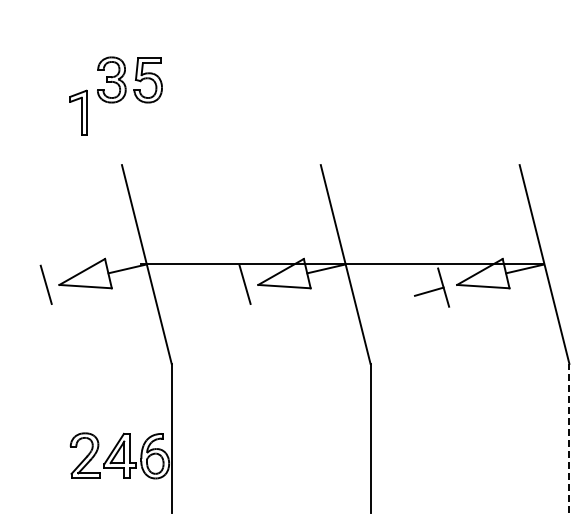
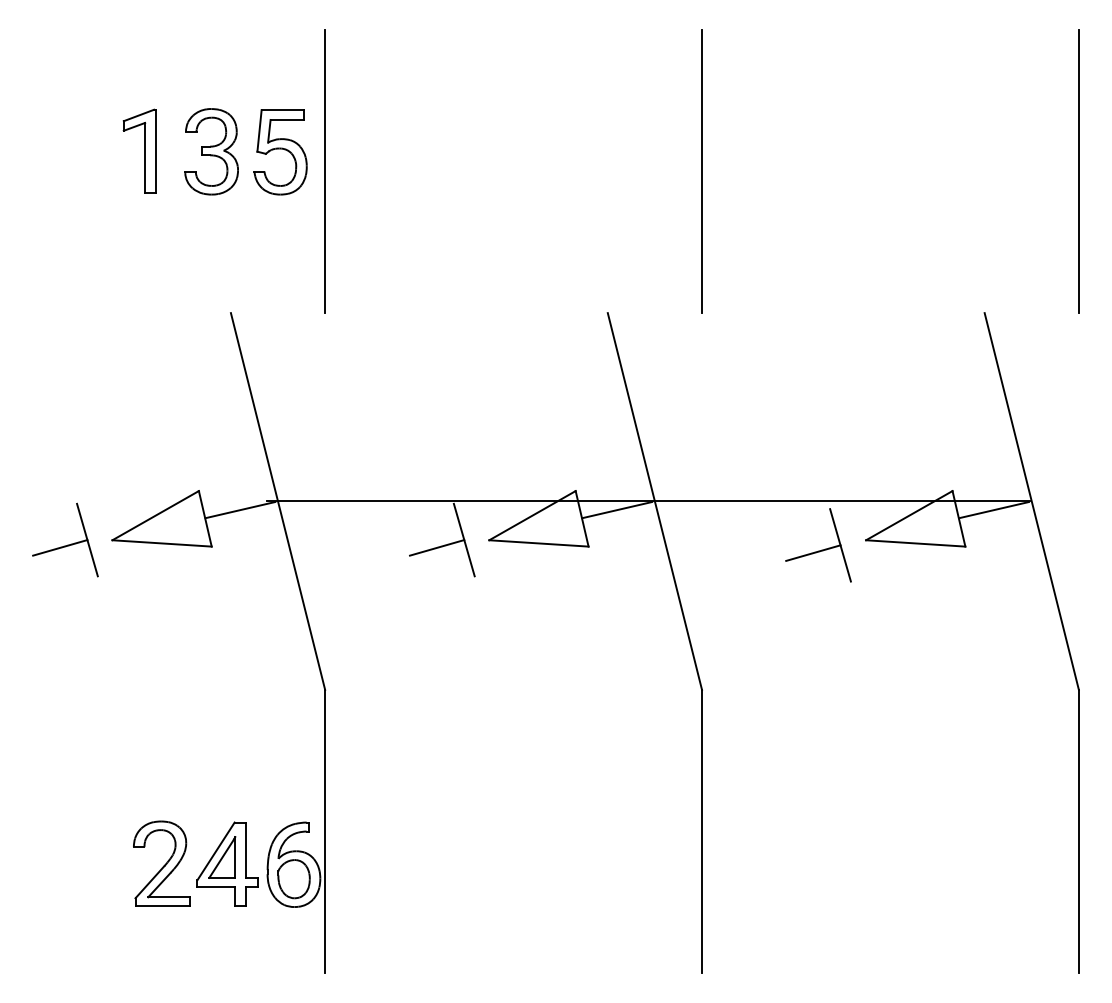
line: (171, 90) -> (324, 171), added
line: (370, 90) -> (701, 171), added
line: (569, 90) -> (1079, 171), added
part: (78, 112) -> (139, 150), moved
line: (31, 288) -> (59, 546), added
line: (230, 288) -> (436, 546), added
line: (569, 438) -> (1079, 831), dashed -> solid

